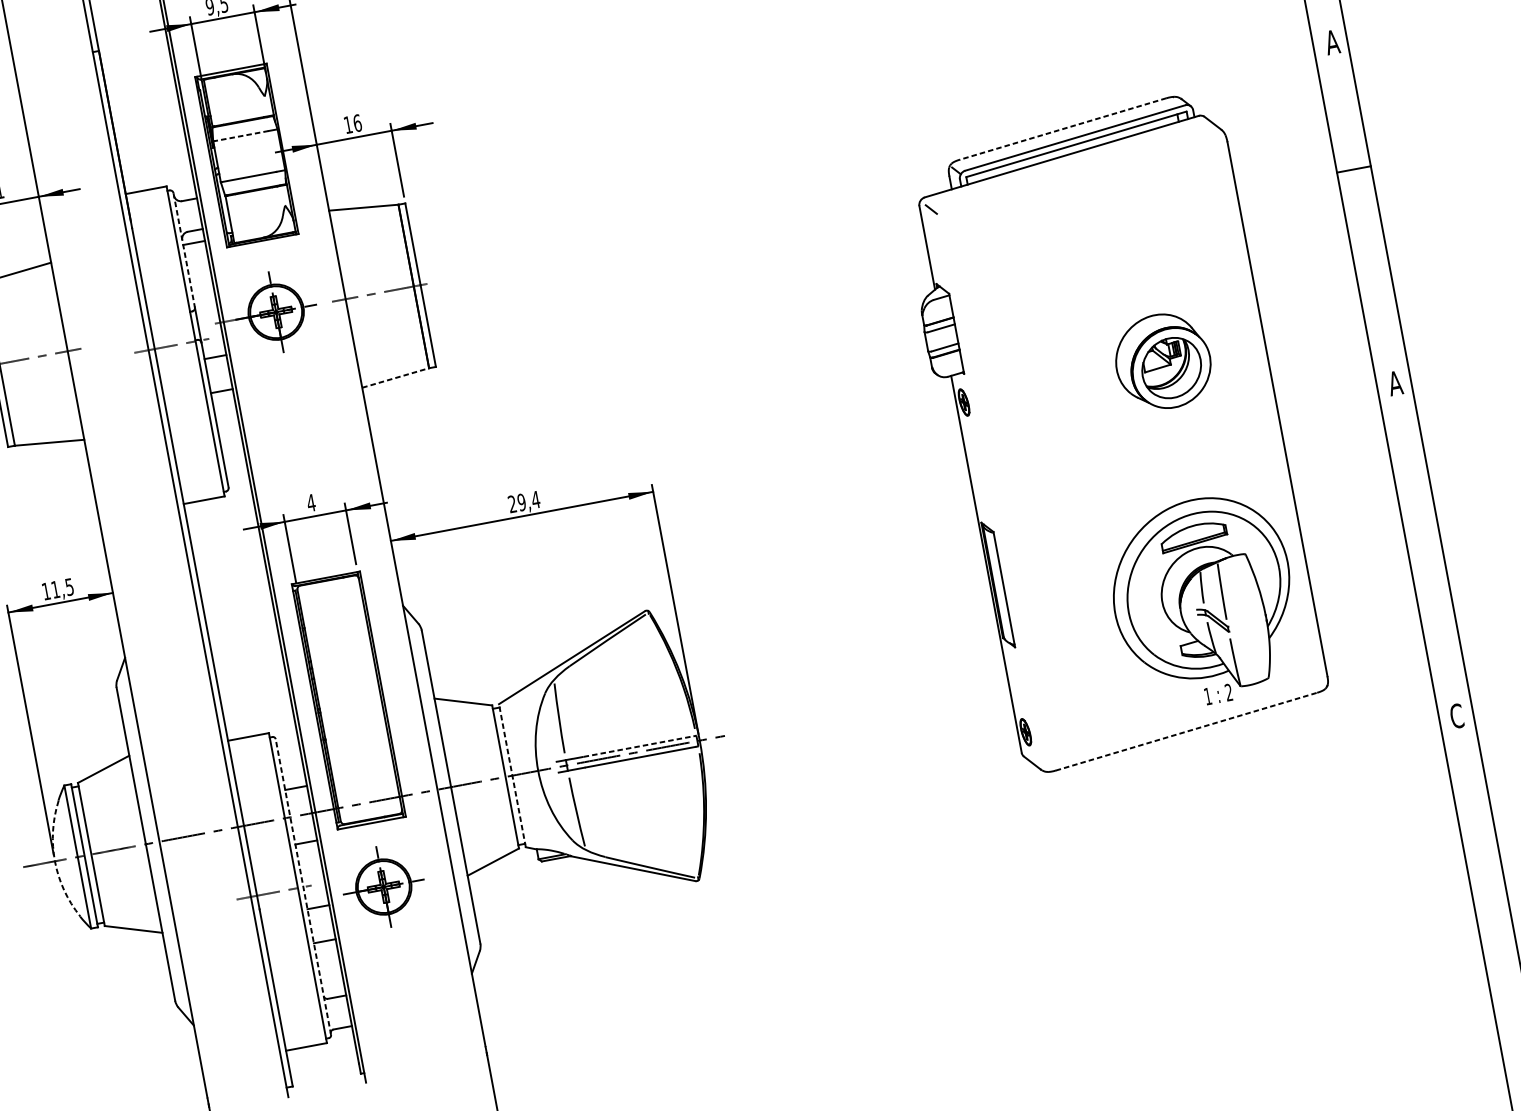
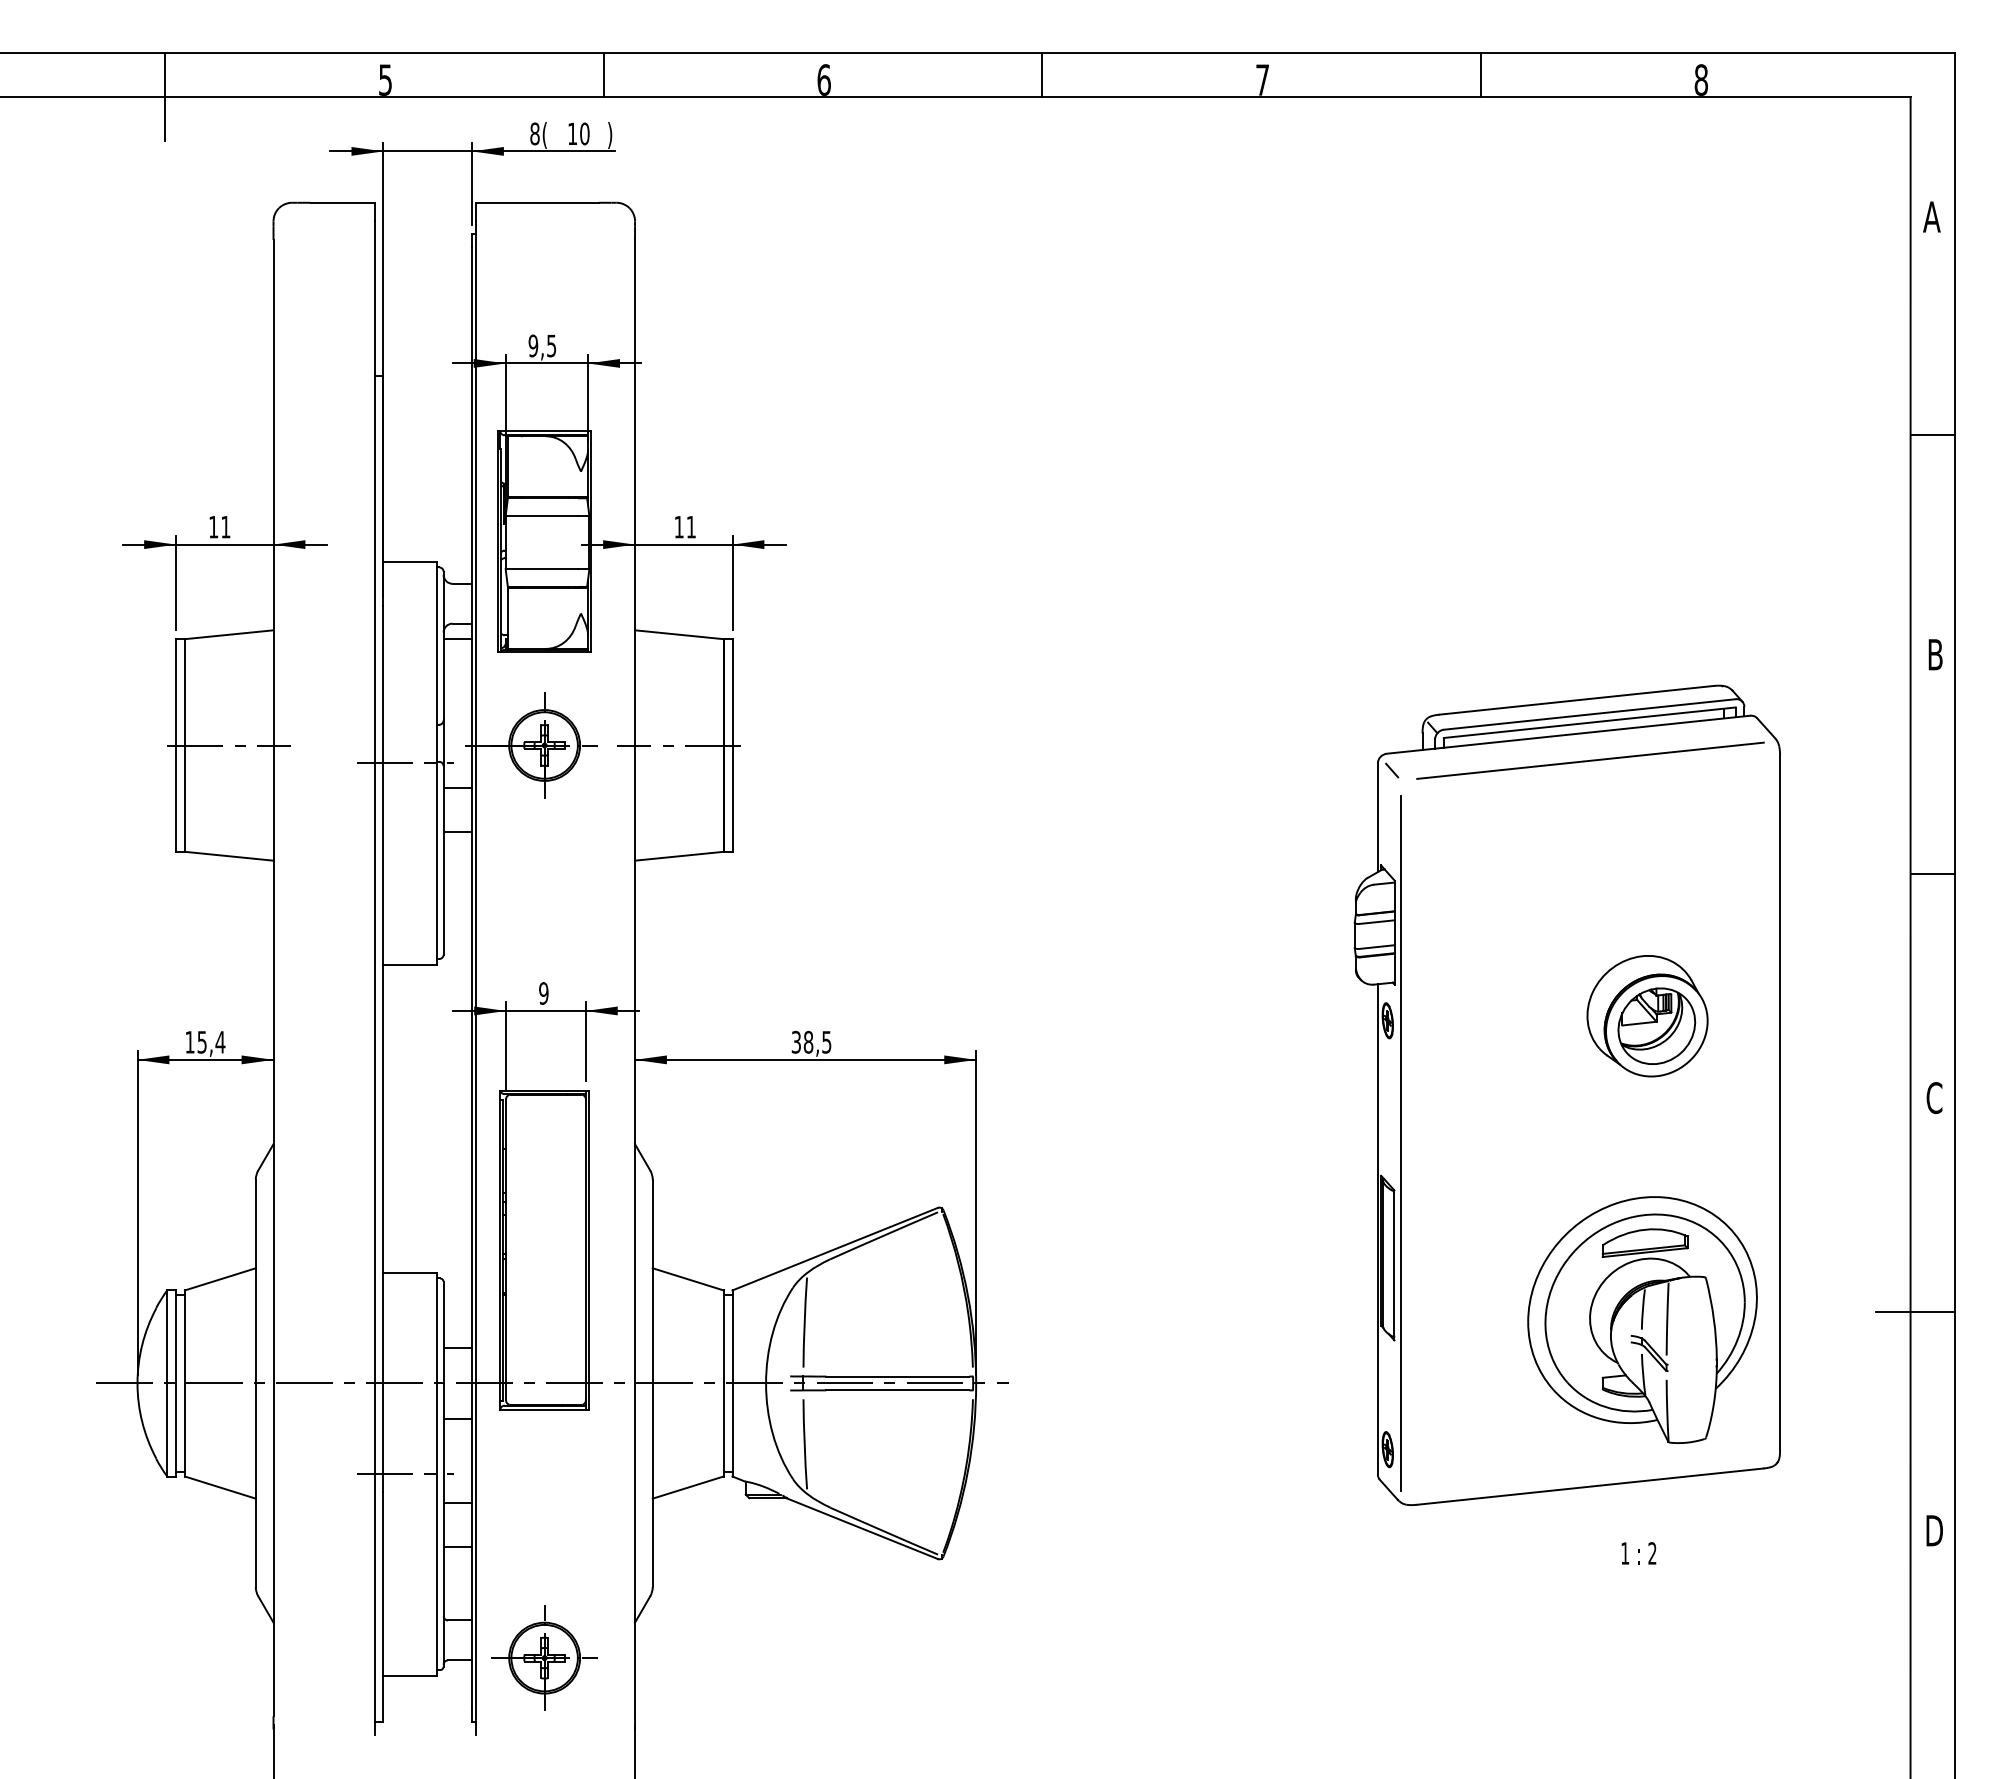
text: (1332, 42) -> (1935, 654), A -> B
text: (357, 122) -> (691, 526), 16 -> 11
line: (1063, 129) -> (1576, 700), dashed -> solid
line: (241, 136) -> (542, 516), dashed -> solid
line: (1353, 169) -> (1932, 873), moved
line: (1082, 173) -> (1590, 760), added
line: (184, 250) -> (443, 646), dashed -> solid
line: (395, 378) -> (679, 856), dashed -> solid
text: (1395, 383) -> (1934, 1098), A -> C
line: (992, 494) -> (1401, 1143), added
text: (524, 502) -> (811, 1042), 29,4 -> 38,5
text: (310, 503) -> (543, 993), 4 -> 9
line: (1410, 551) -> (1914, 1312), added
text: (62, 588) -> (211, 1042), 11,5 -> 15,4
text: (1218, 694) -> (1638, 1553), moved
text: (1456, 715) -> (1933, 1530), C -> D
line: (1186, 731) -> (1590, 1486), dashed -> solid
line: (639, 746) -> (898, 1376), dashed -> solid
line: (512, 774) -> (732, 1382), dashed -> solid
arc: (54, 861) -> (137, 1383), dashed -> solid
line: (303, 886) -> (443, 1473), dashed -> solid
part: (383, 886) -> (544, 1657), moved

